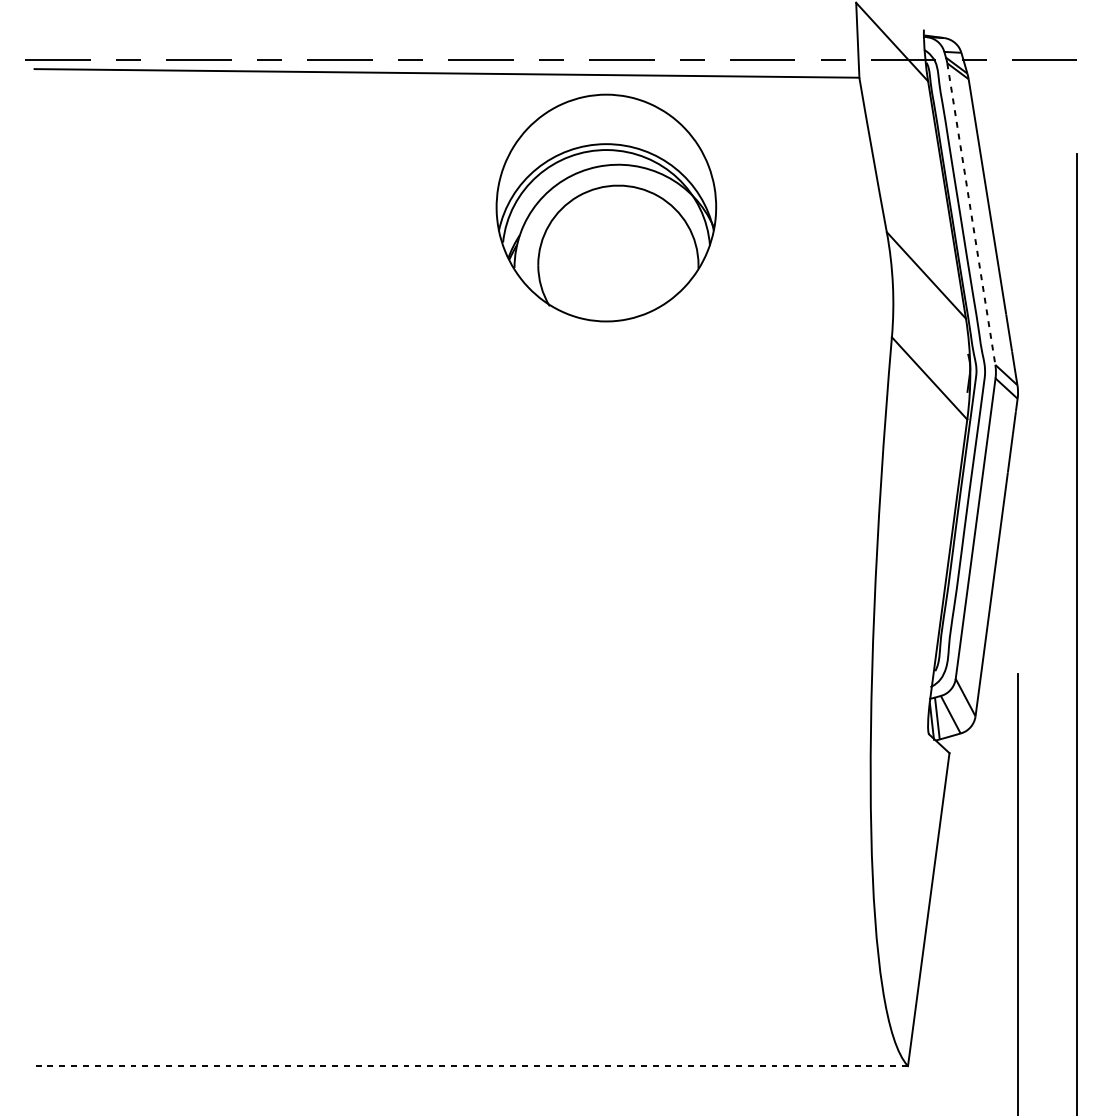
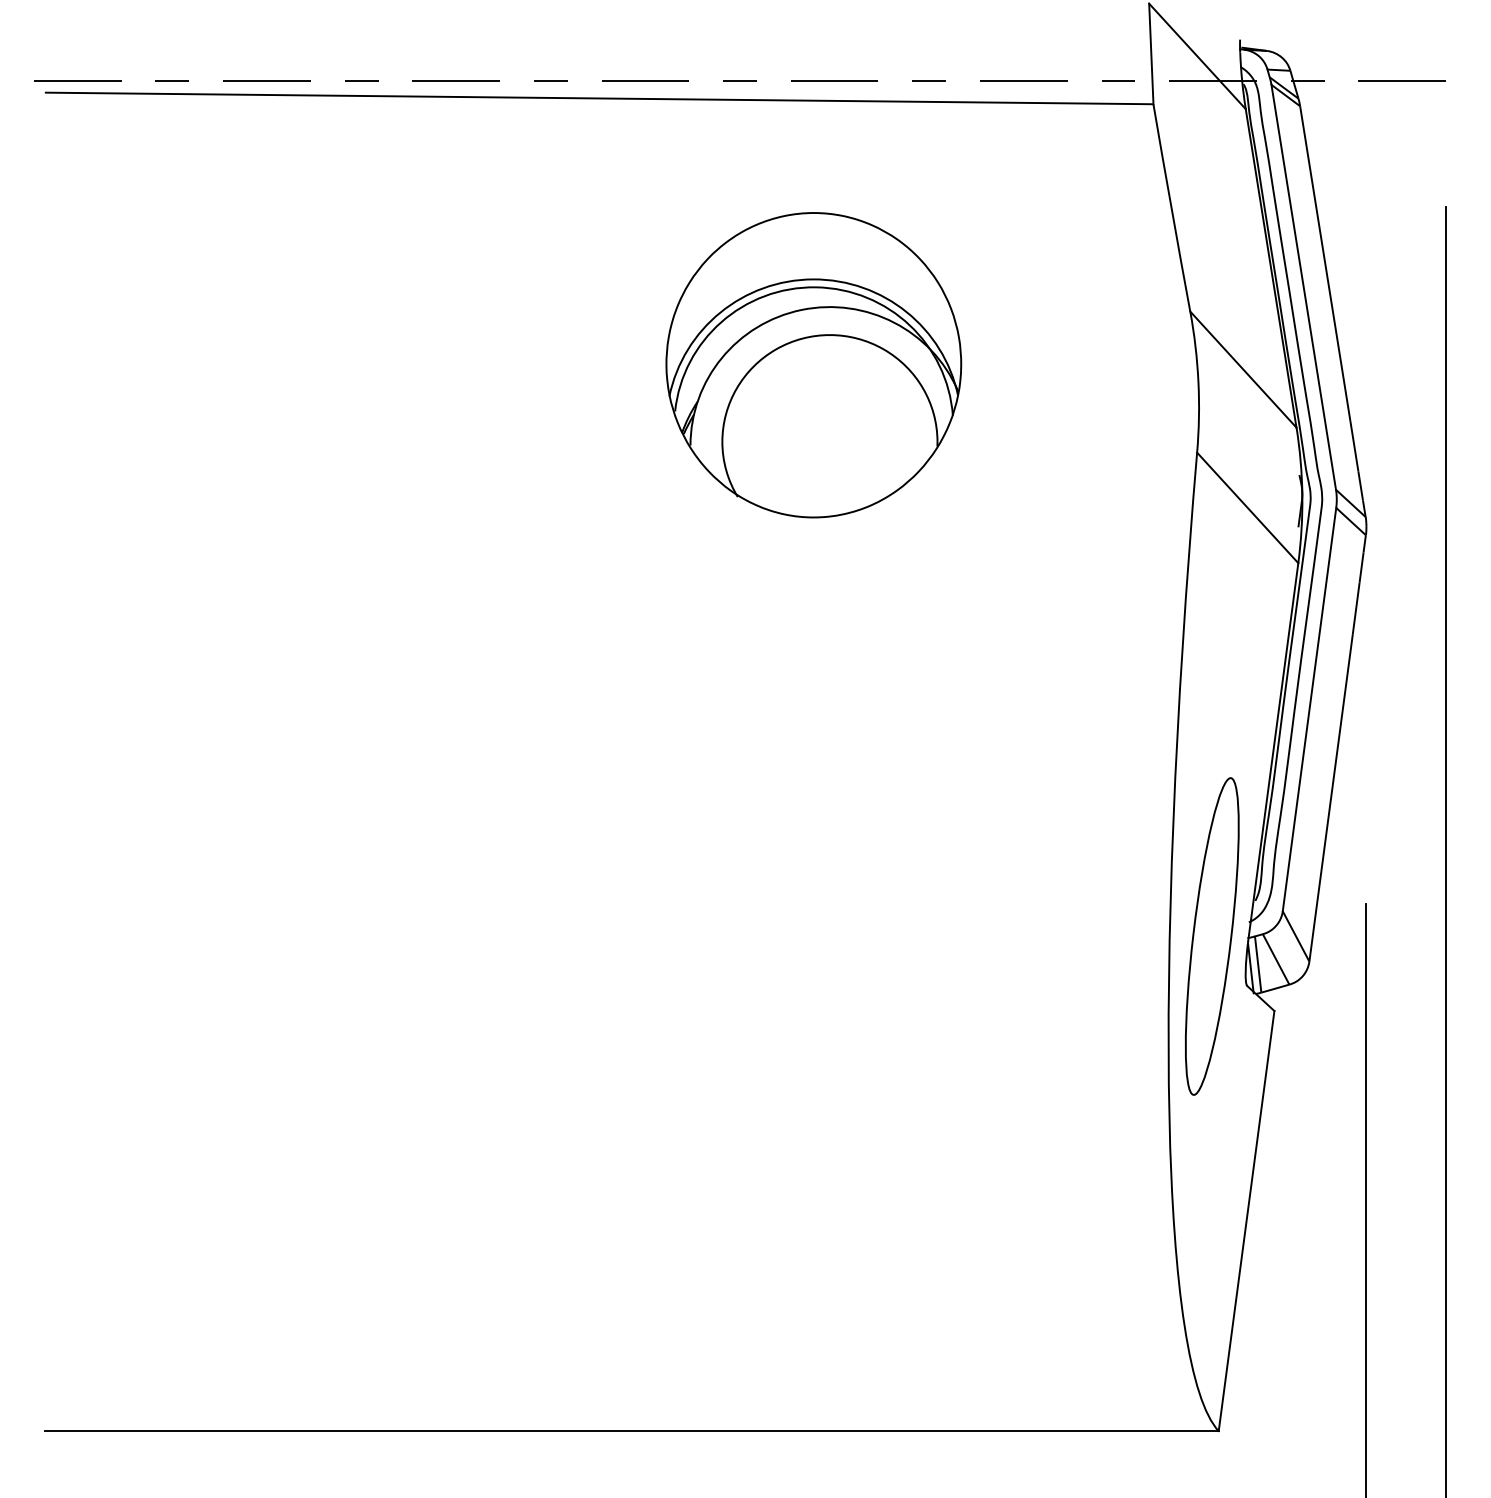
part: (606, 208) -> (813, 365), moved
line: (971, 214) -> (1303, 287), dashed -> solid
part: (903, 697) -> (1212, 936), added
line: (470, 1066) -> (631, 1431), dashed -> solid

